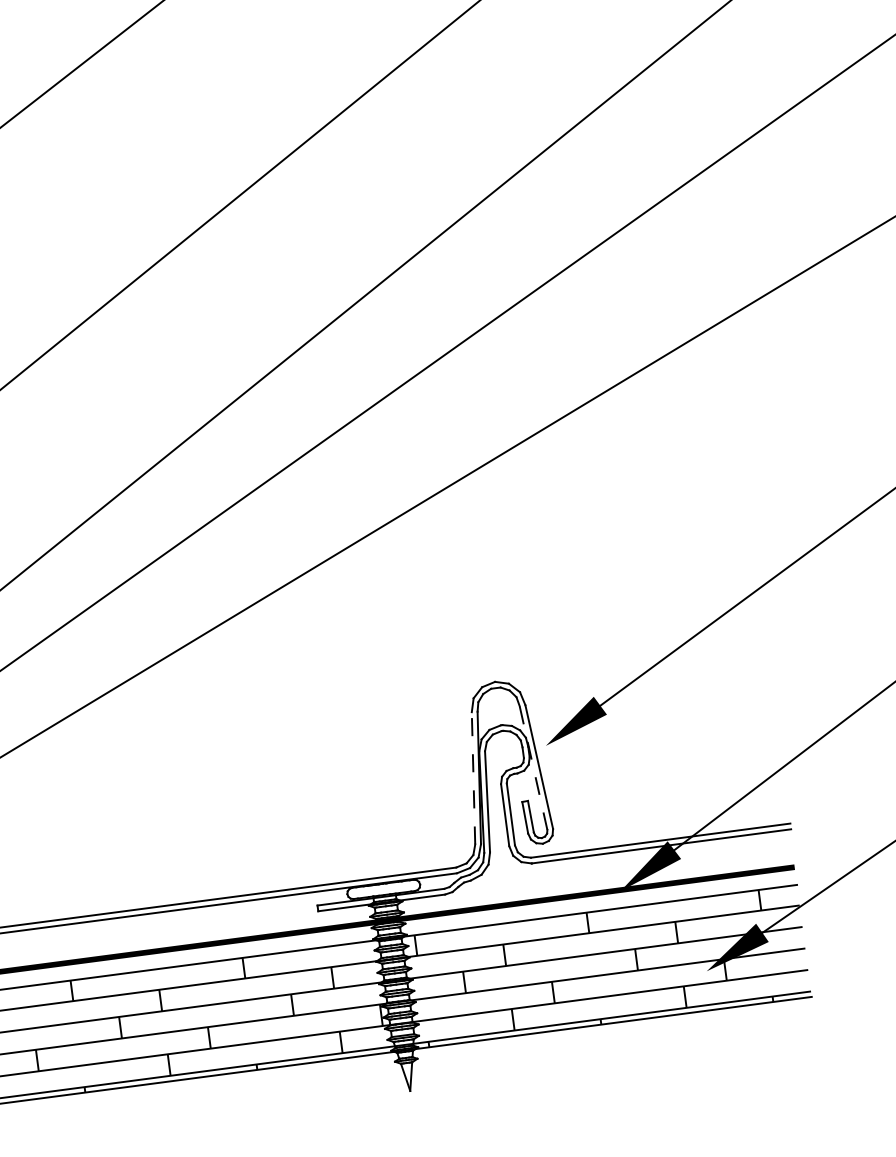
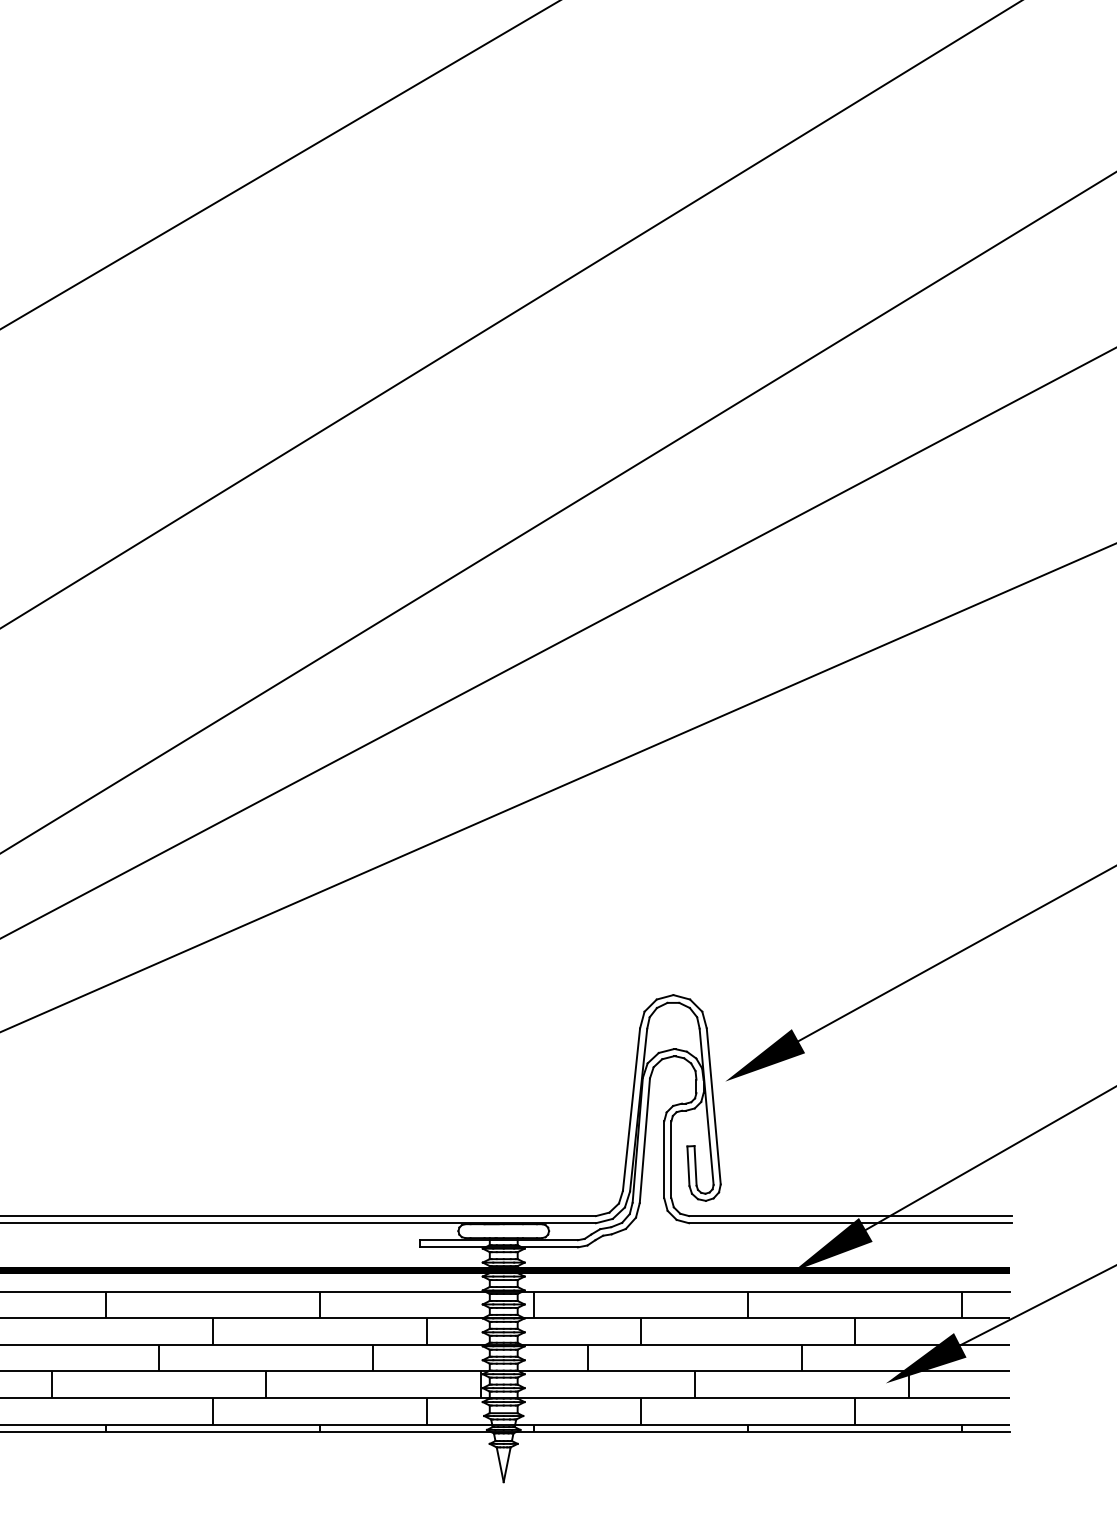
line: (533, 767) -> (706, 1106), dashed -> solid
line: (473, 778) -> (631, 1109), dashed -> solid

